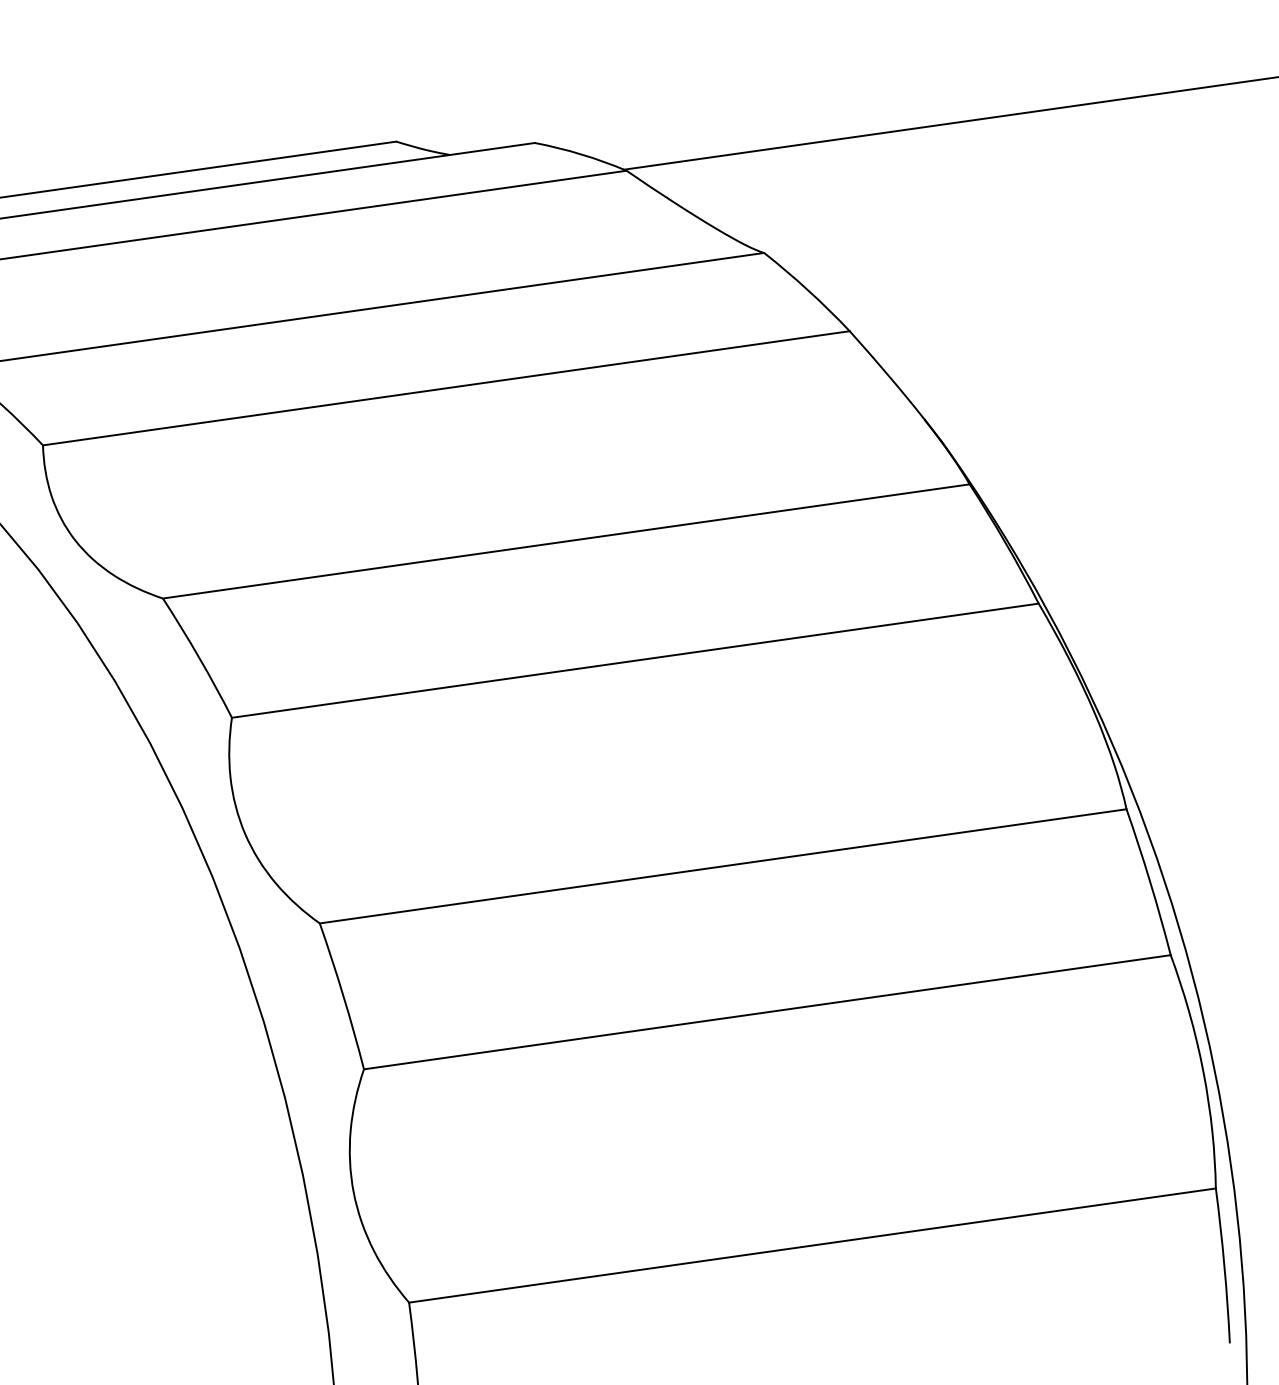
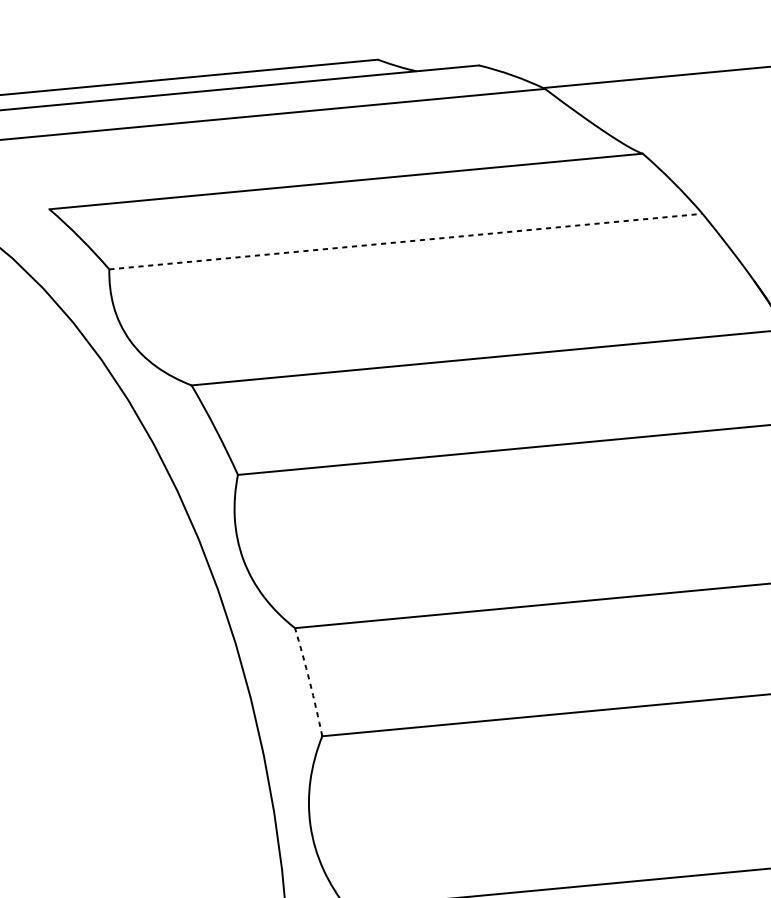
line: (446, 388) -> (406, 241), solid -> dashed
arc: (343, 995) -> (309, 681), solid -> dashed

